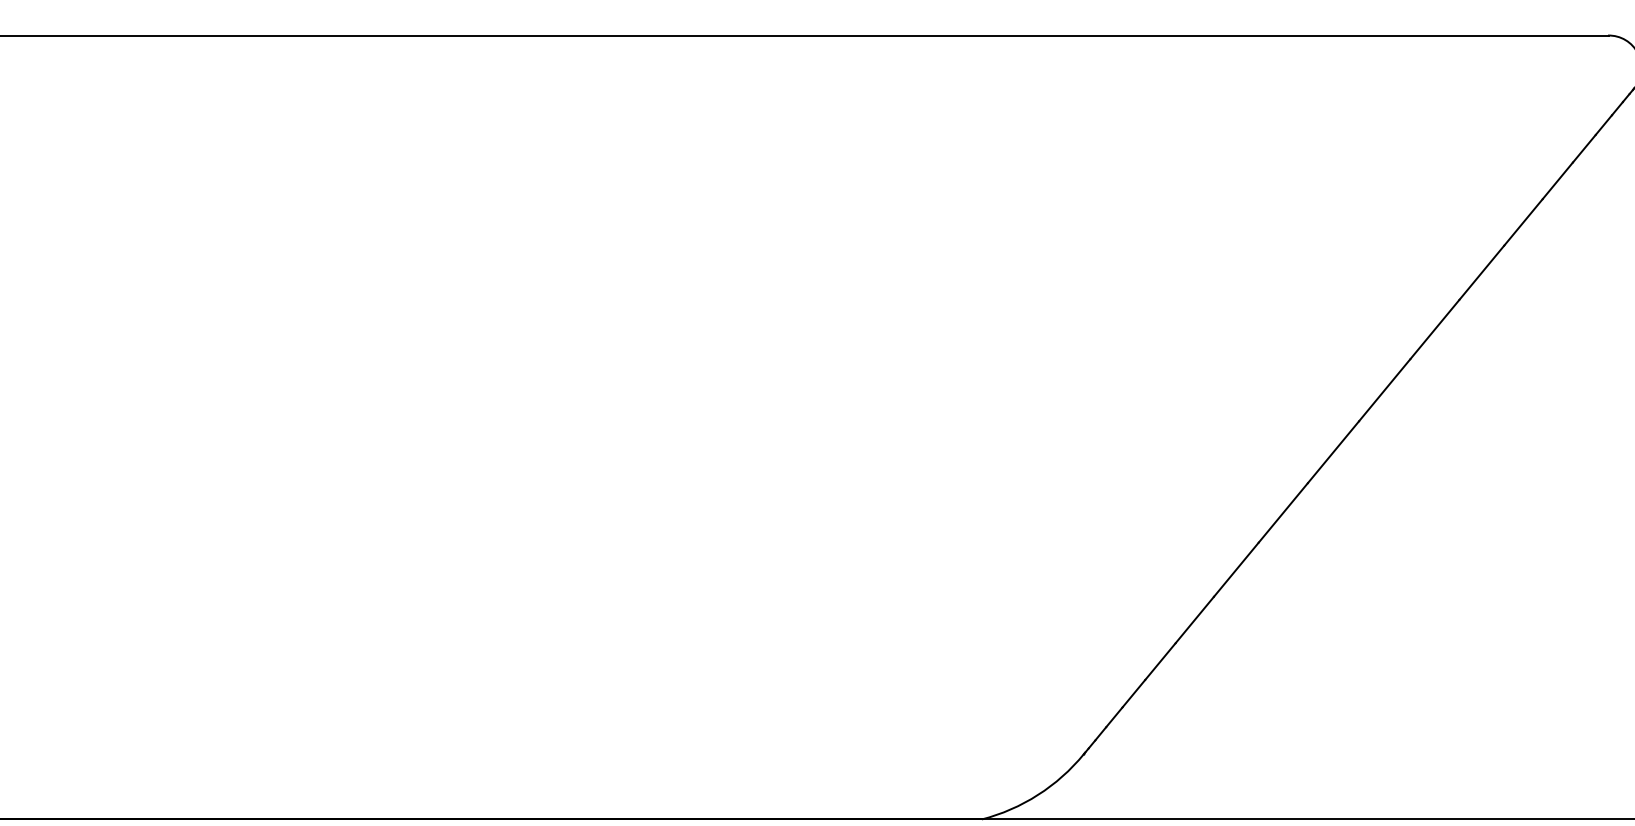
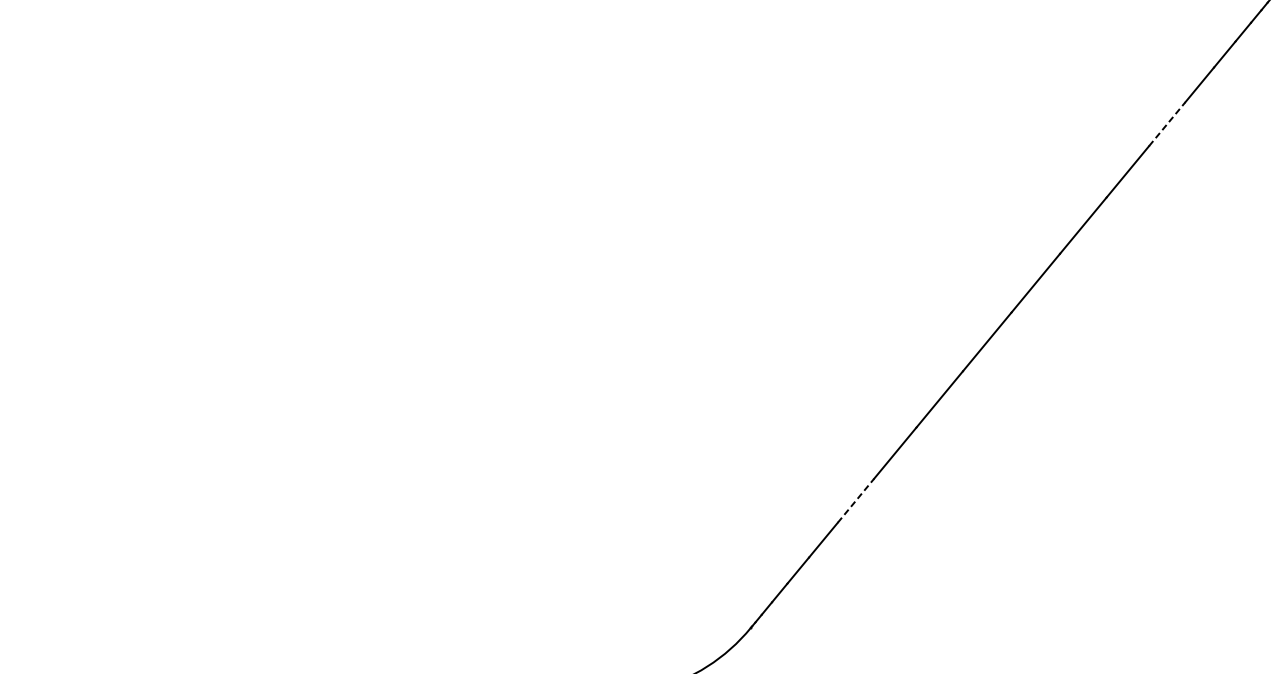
line: (1523, 222) -> (1167, 124), solid -> dashed
line: (1195, 619) -> (856, 500), solid -> dashed

